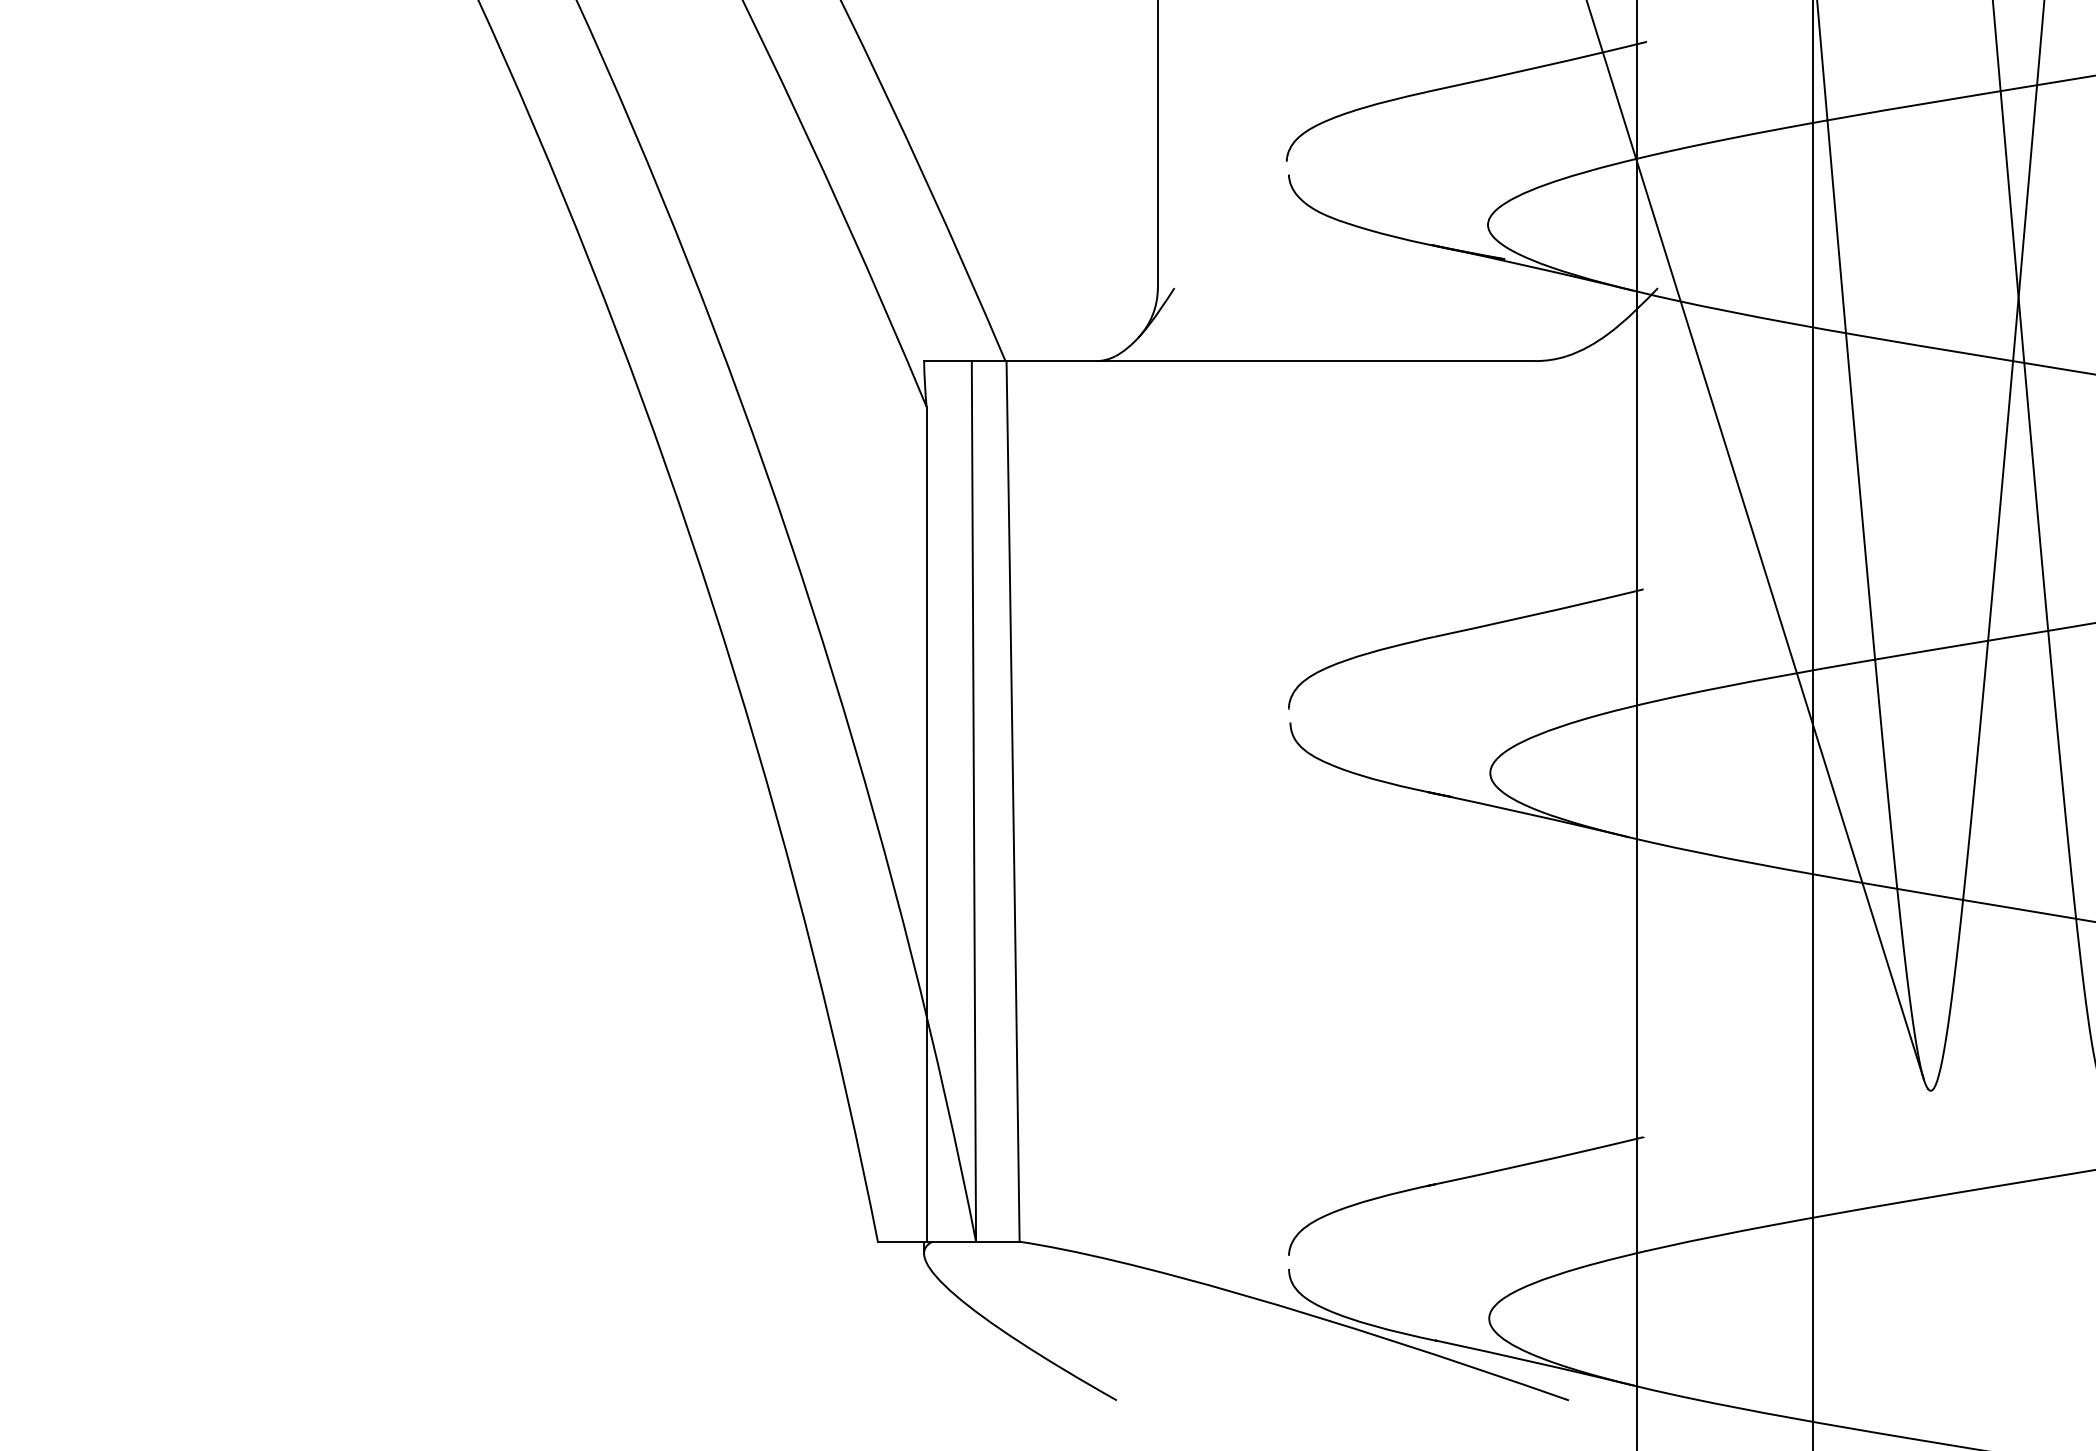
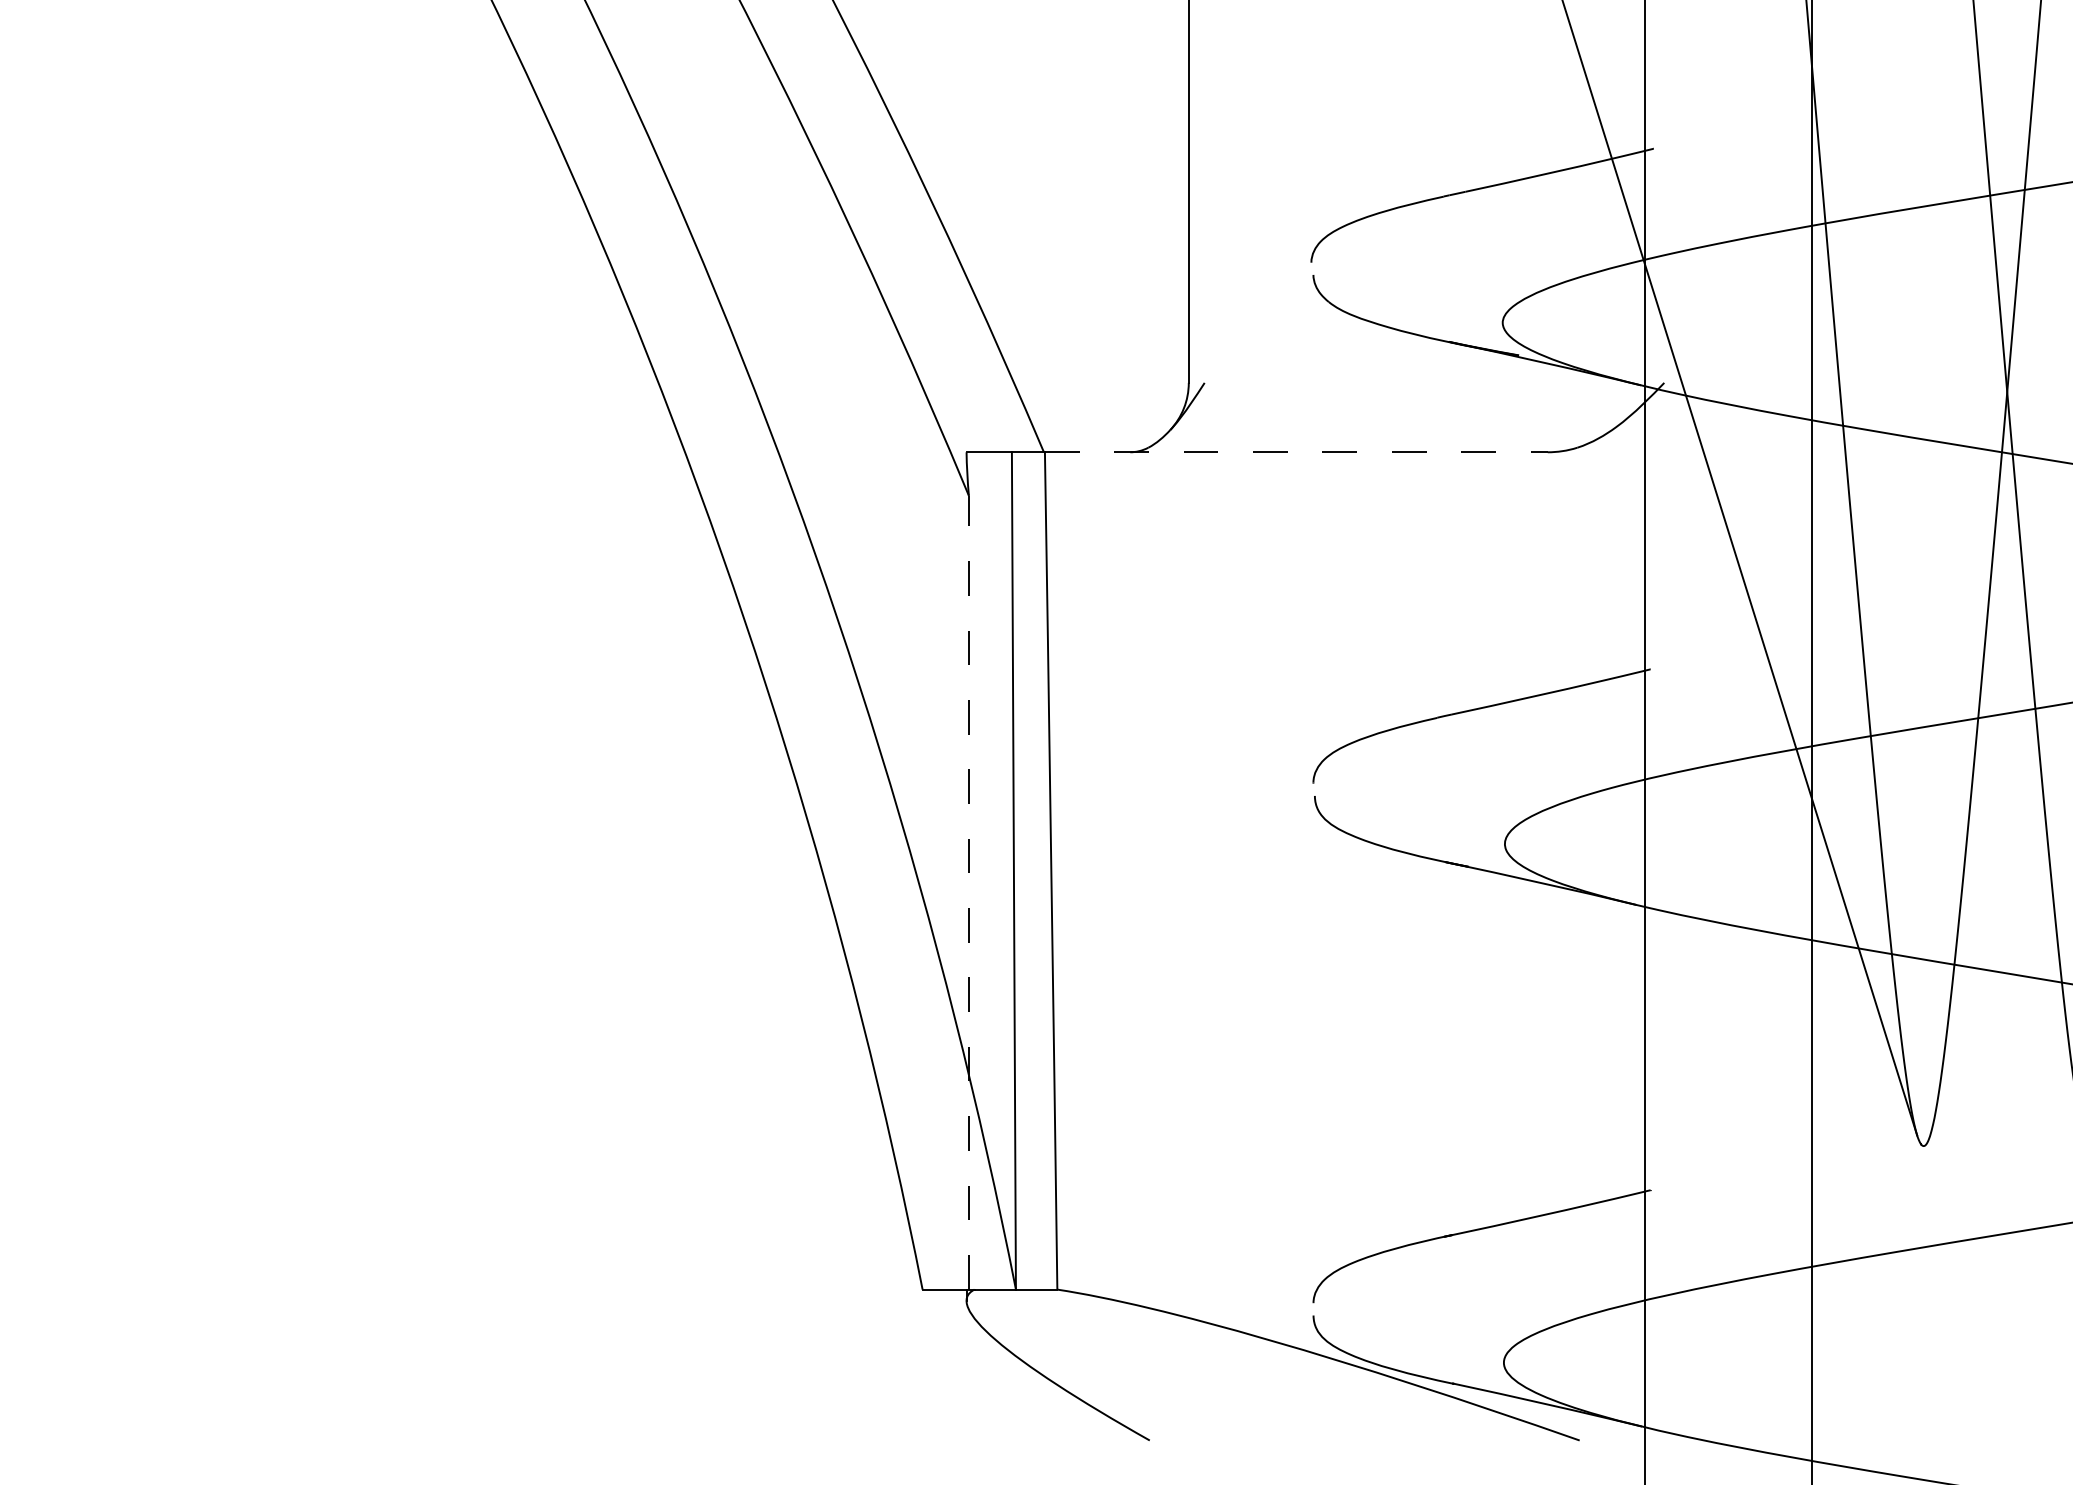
line: (1271, 361) -> (1296, 452), solid -> dashed
line: (926, 824) -> (968, 892), solid -> dashed

